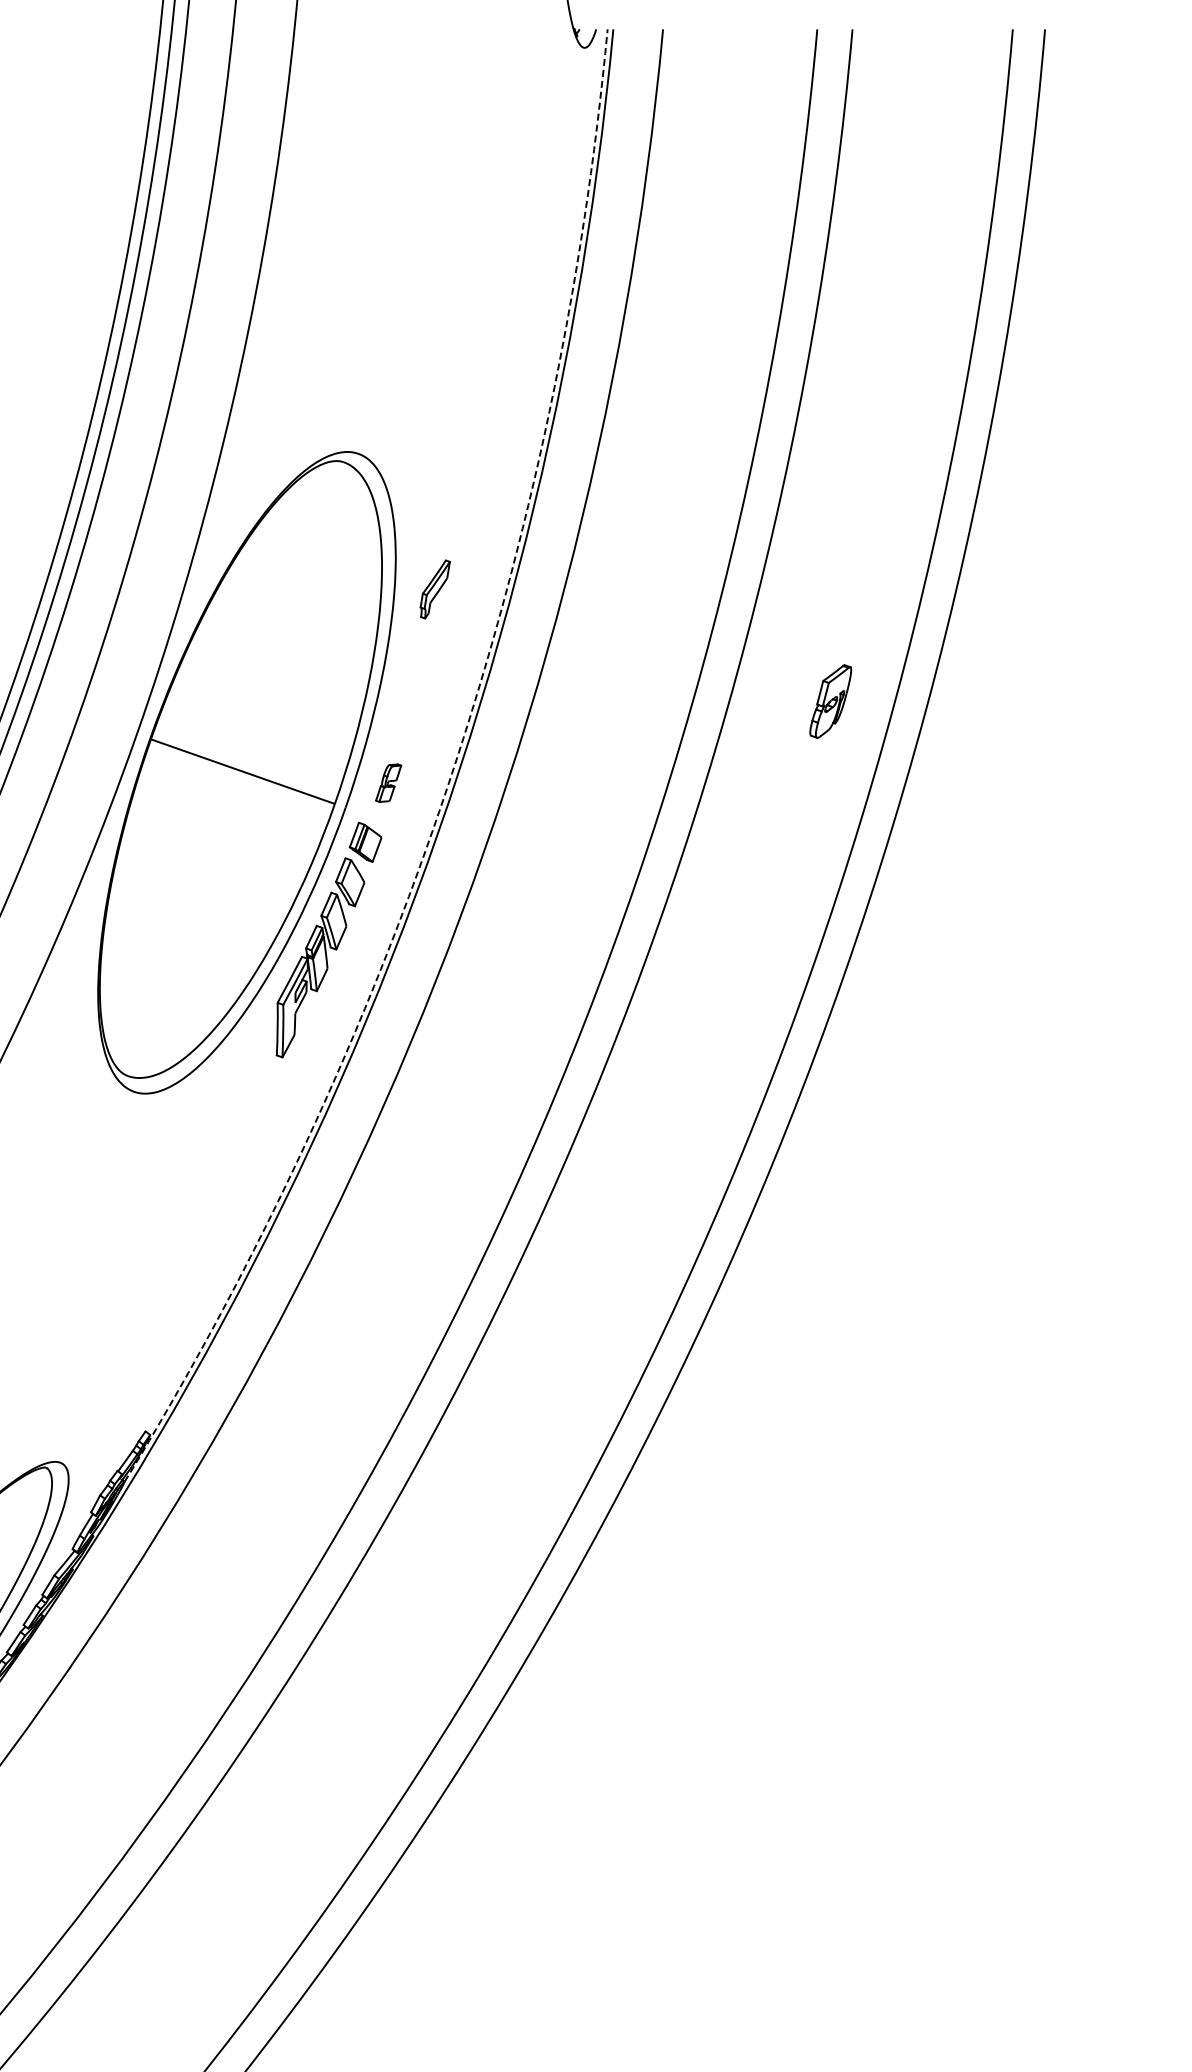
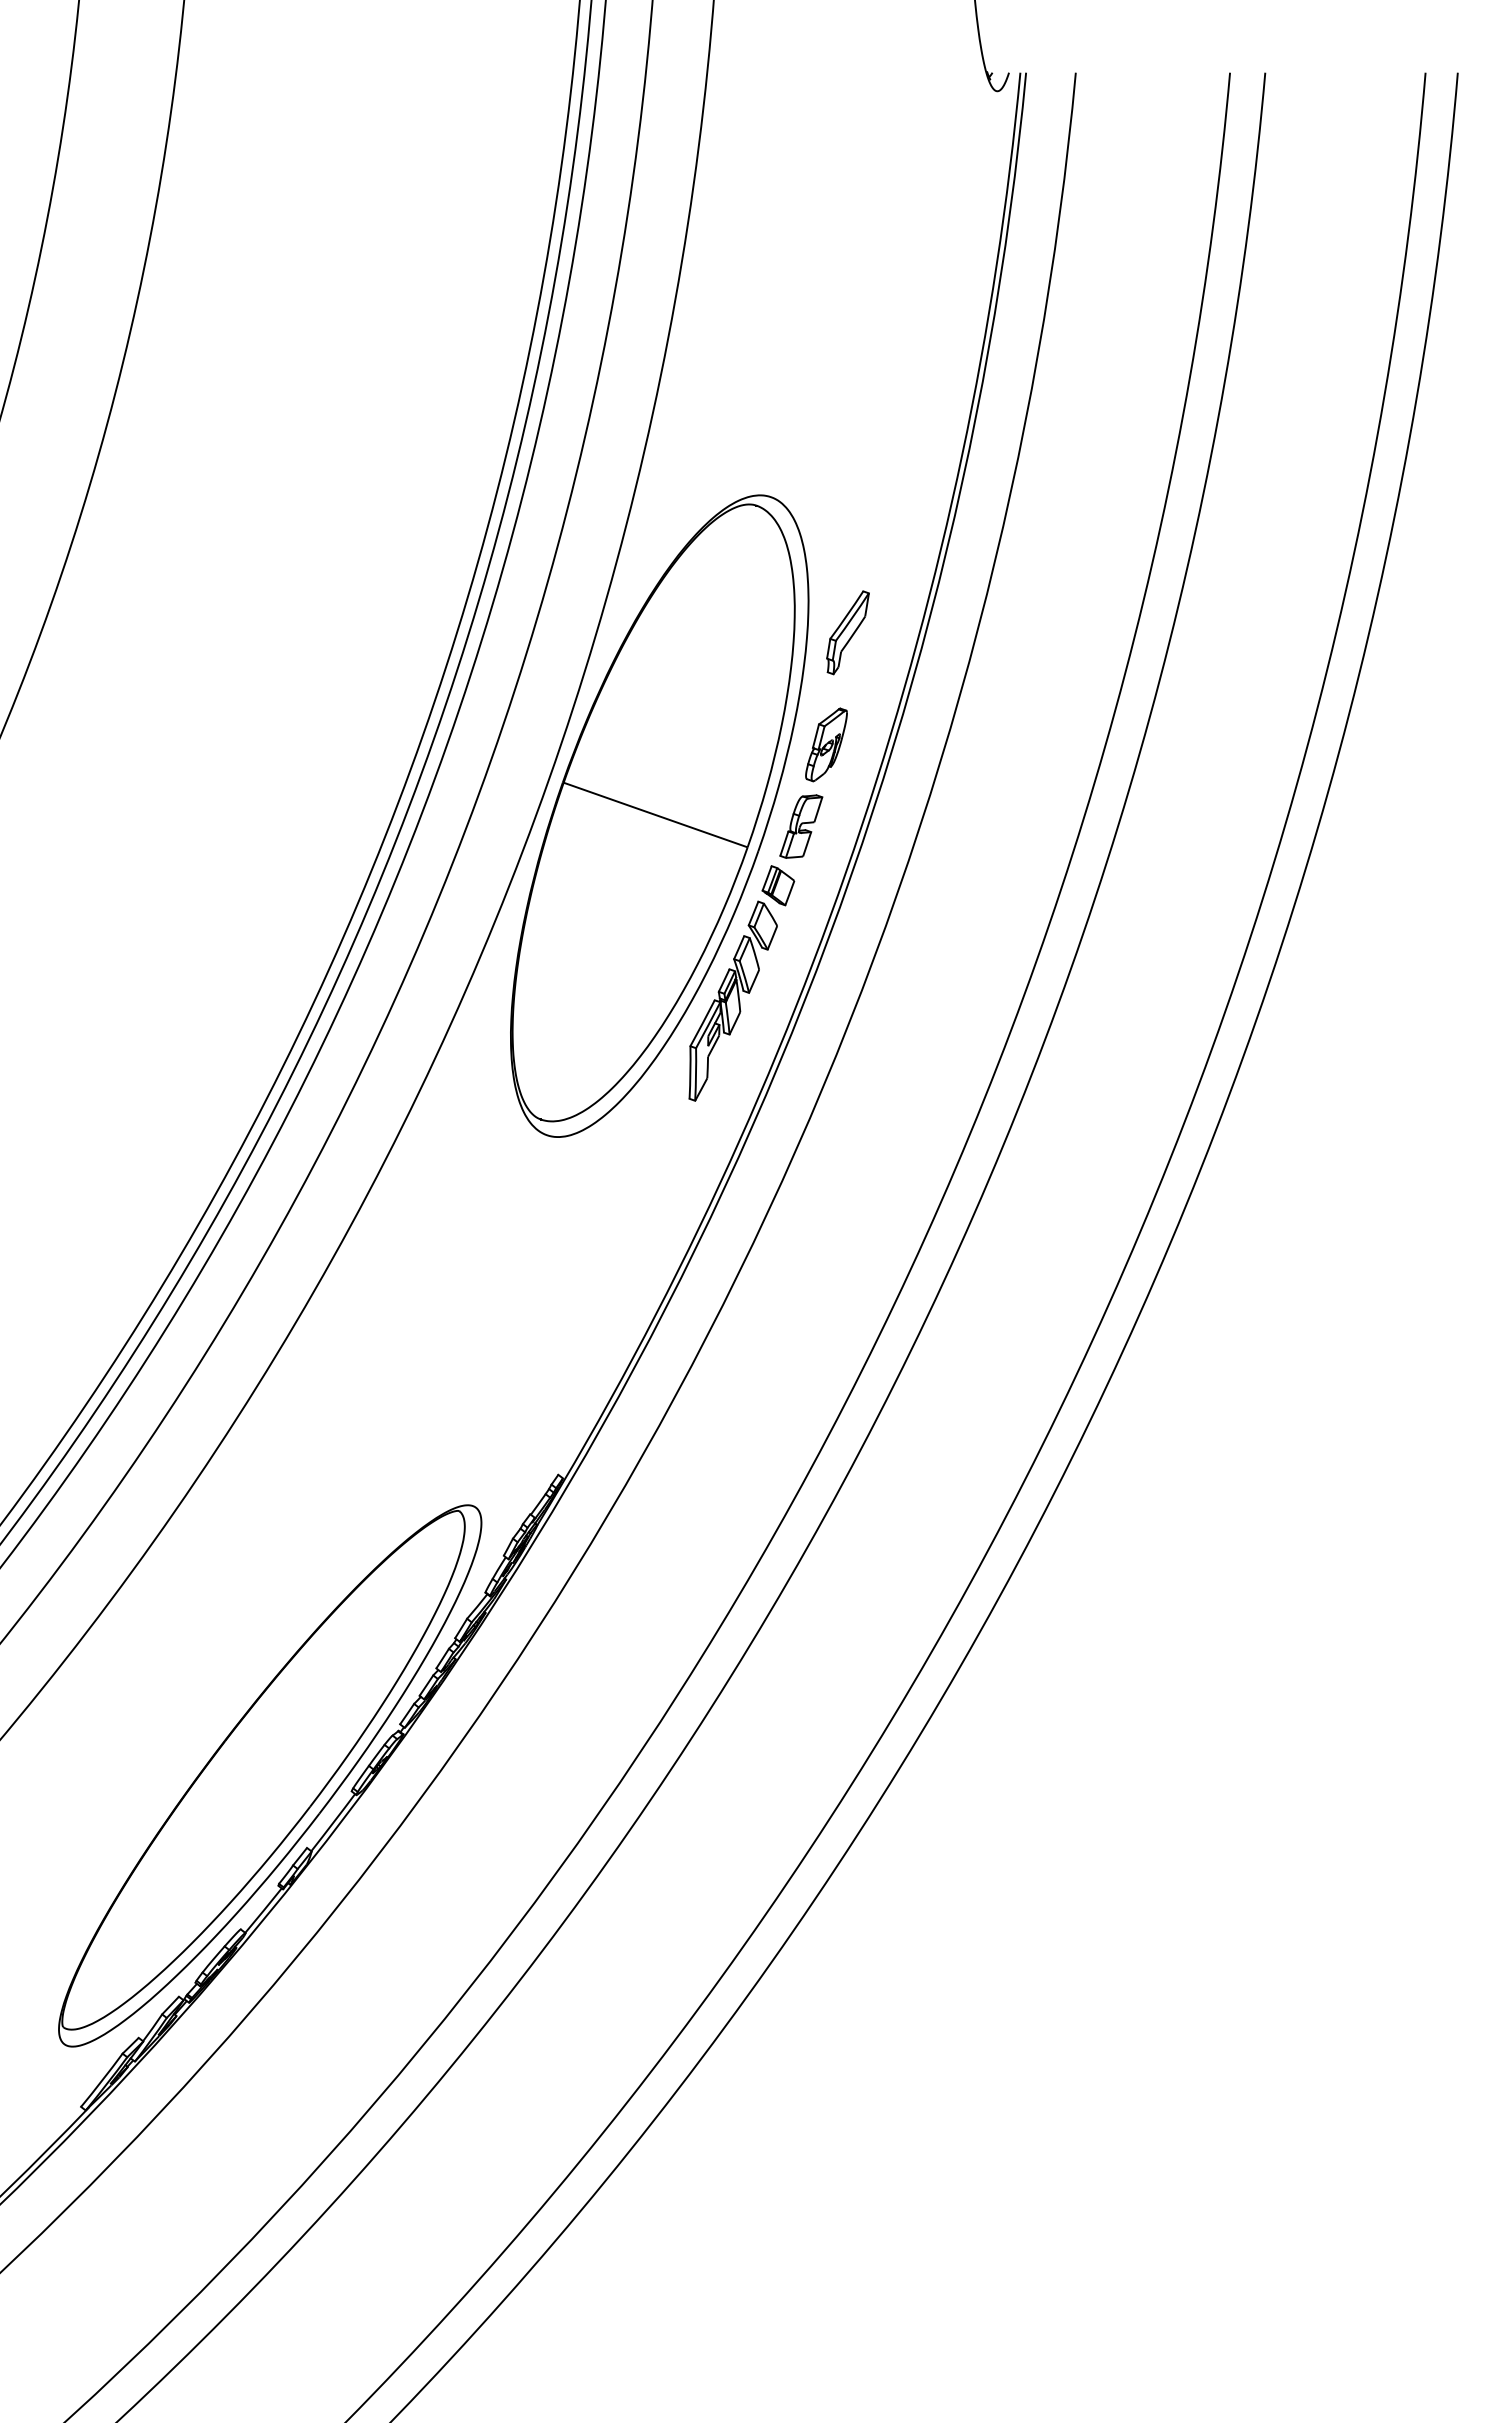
part: (434, 589) -> (847, 632), size x1.43
part: (830, 701) -> (826, 744), moved
part: (388, 783) -> (801, 826), size x1.67
arc: (448, 783) -> (861, 826), dashed -> solid

